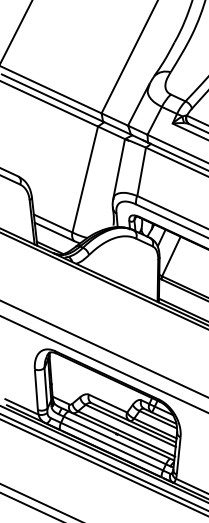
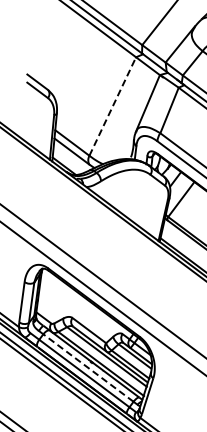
line: (85, 179) -> (113, 106), solid -> dashed
line: (114, 440) -> (88, 367), solid -> dashed

